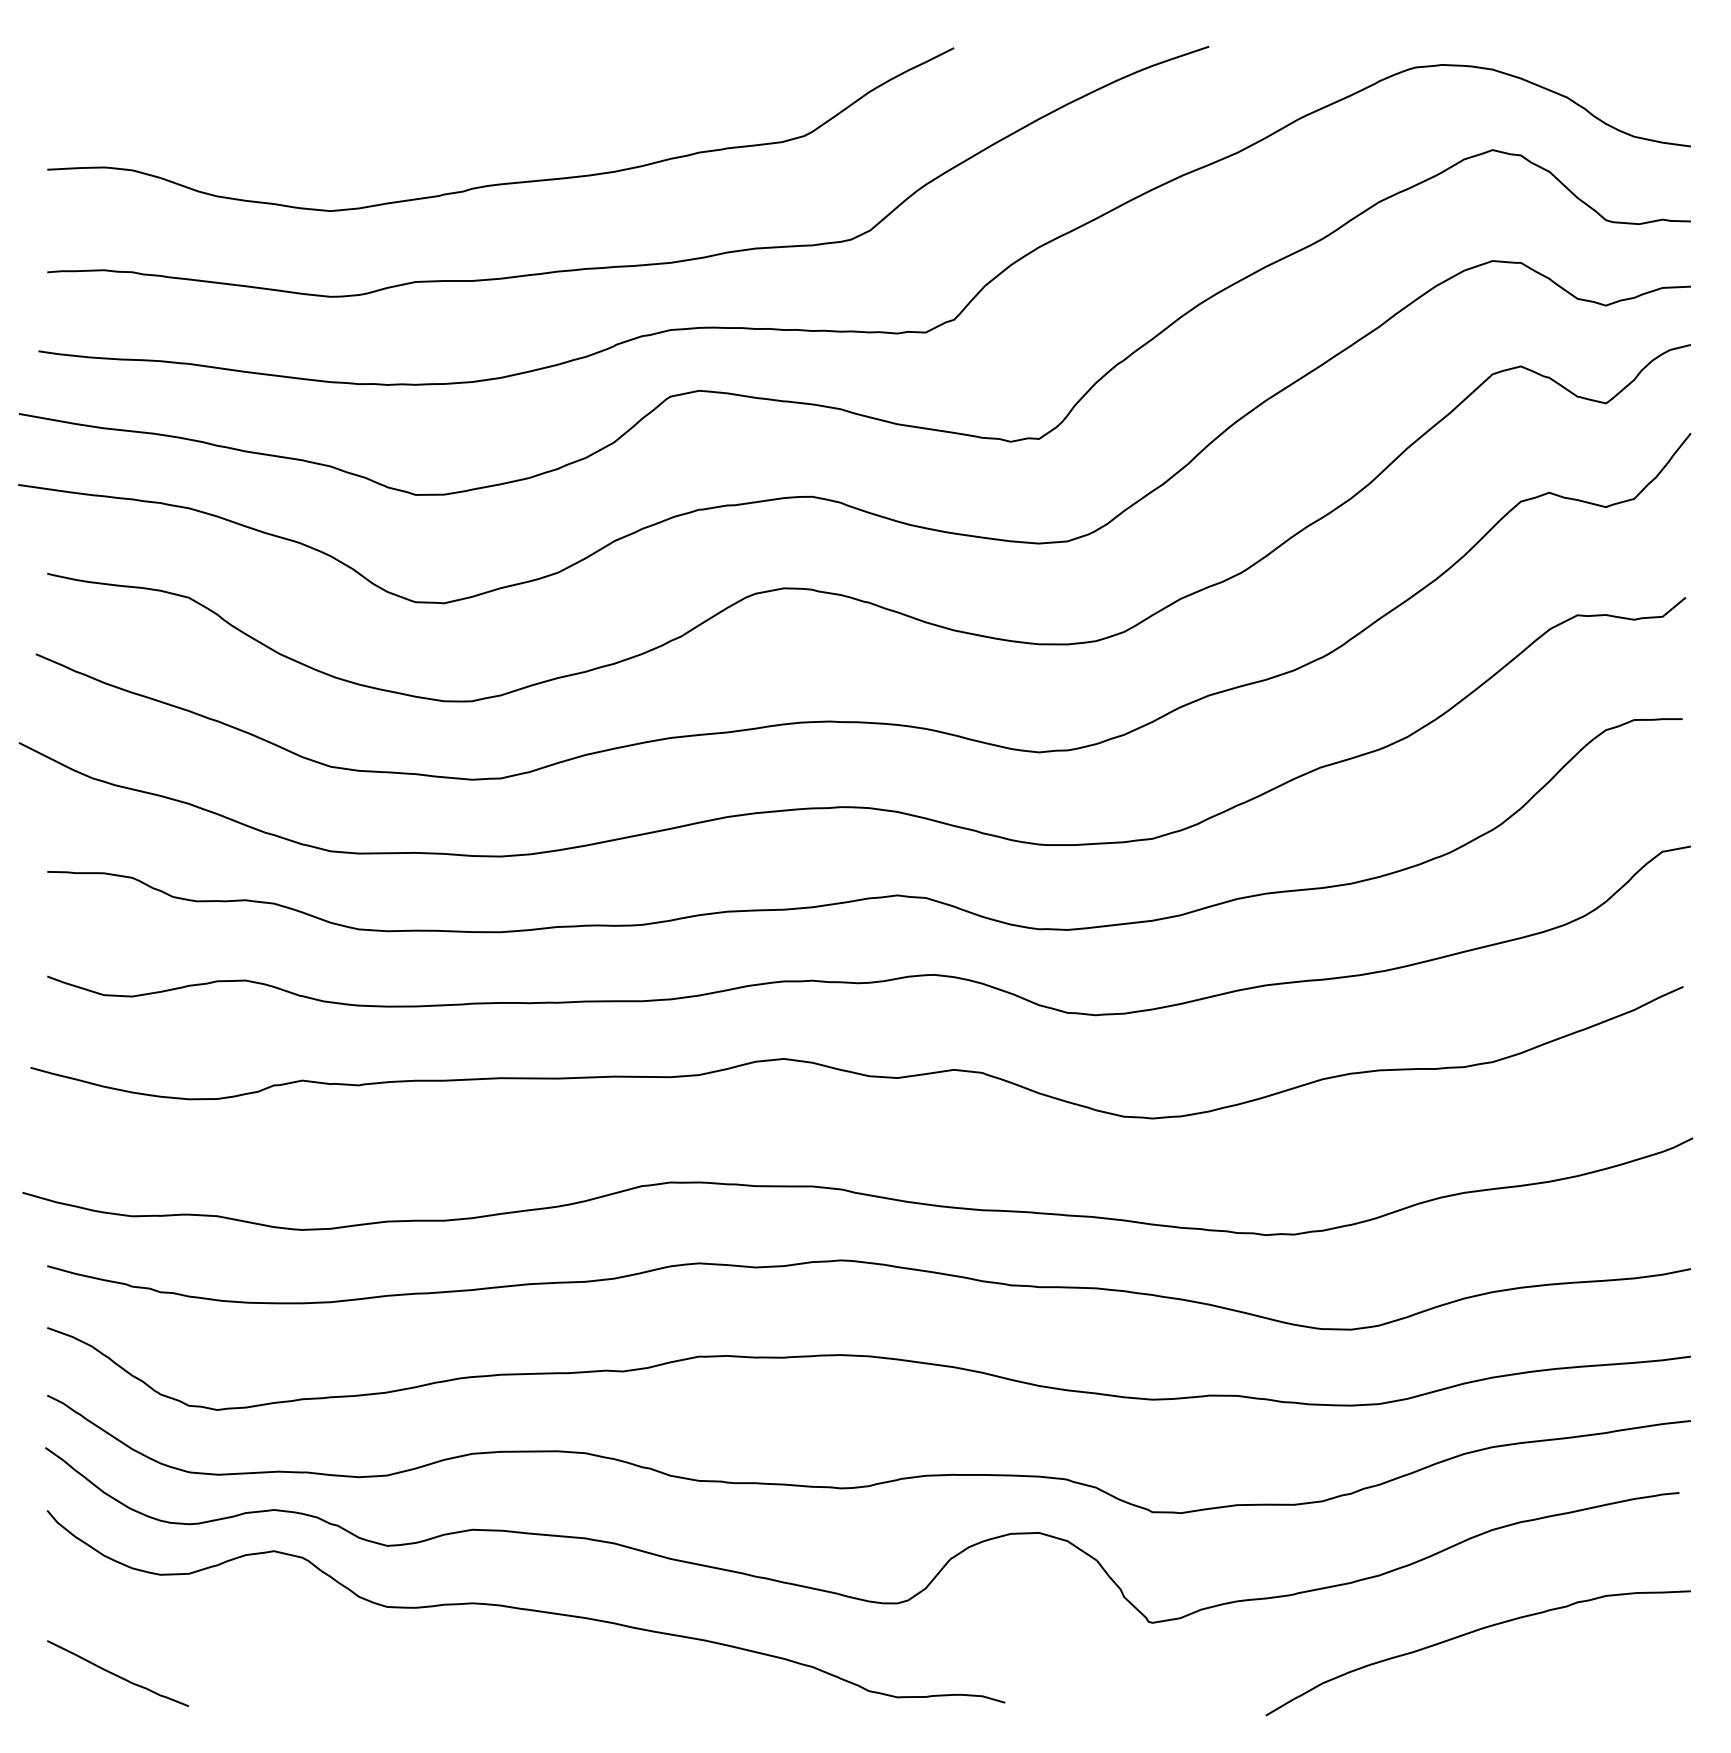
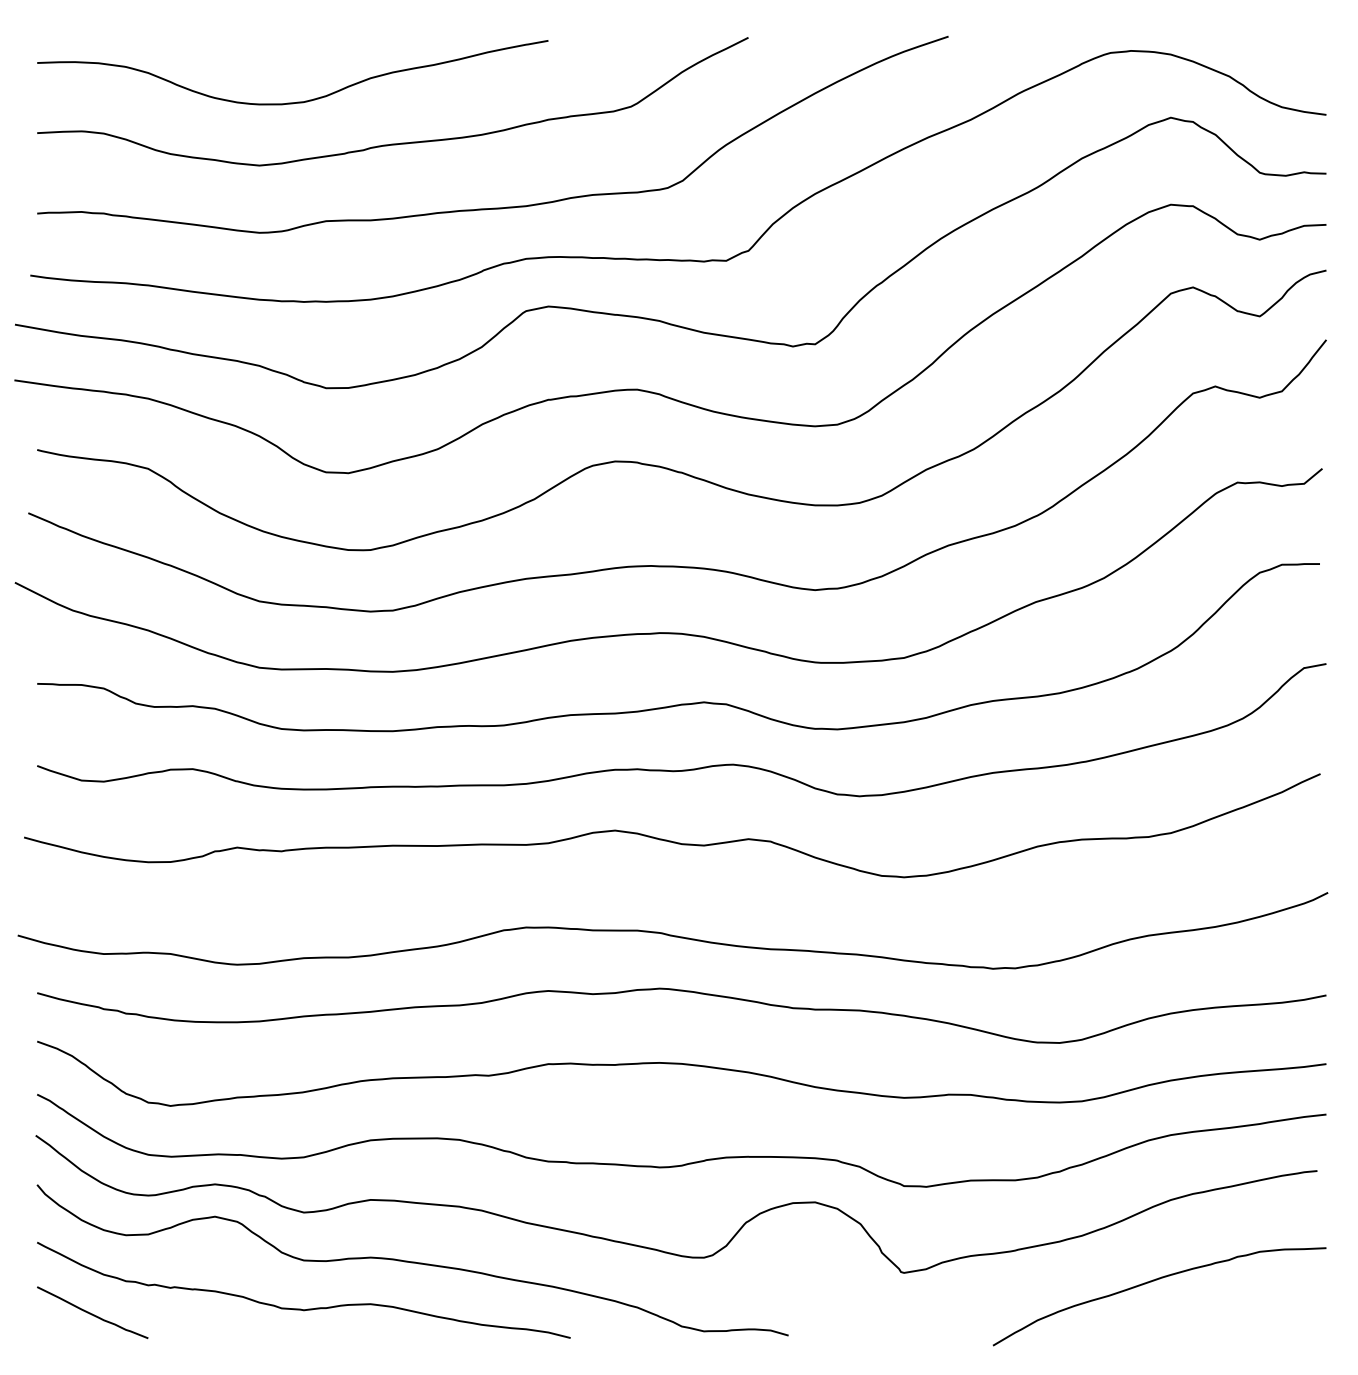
curve: (379, 129) -> (297, 101), added
curve: (384, 1668) -> (301, 1308), added

